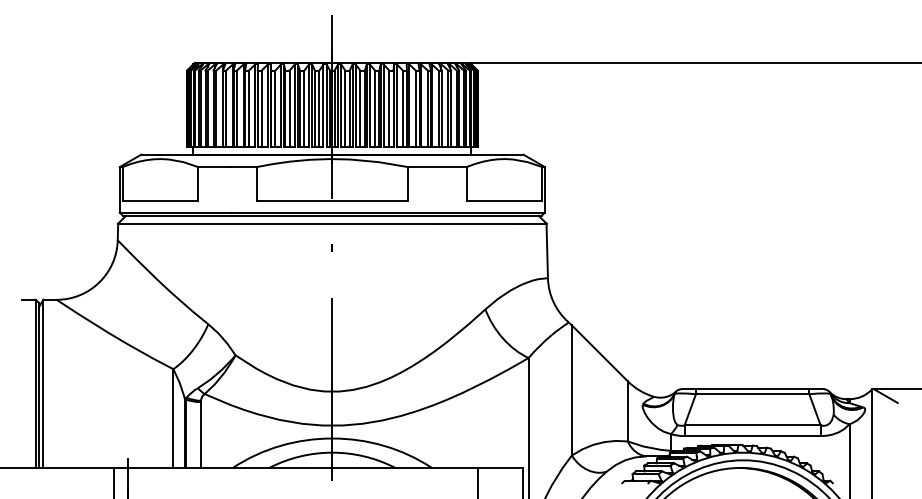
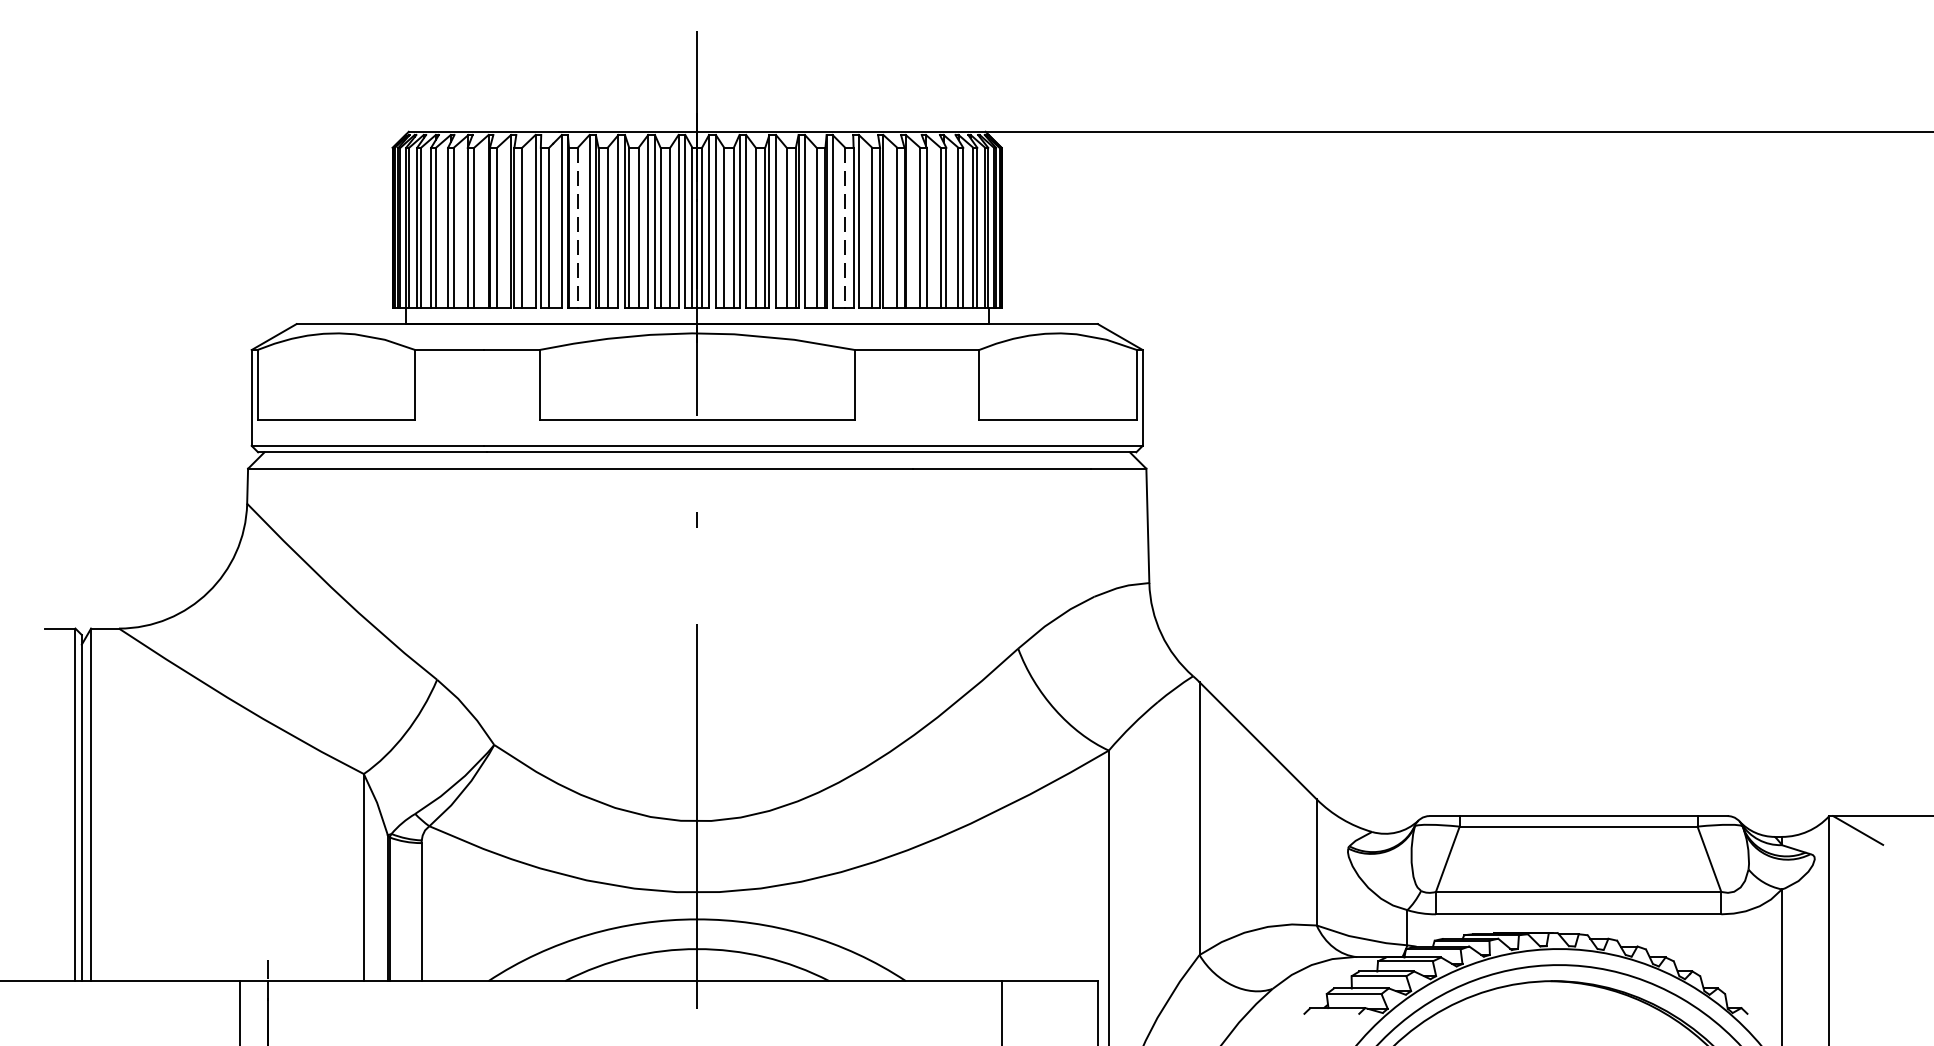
line: (275, 109) -> (577, 229), solid -> dashed
line: (402, 109) -> (844, 229), solid -> dashed

